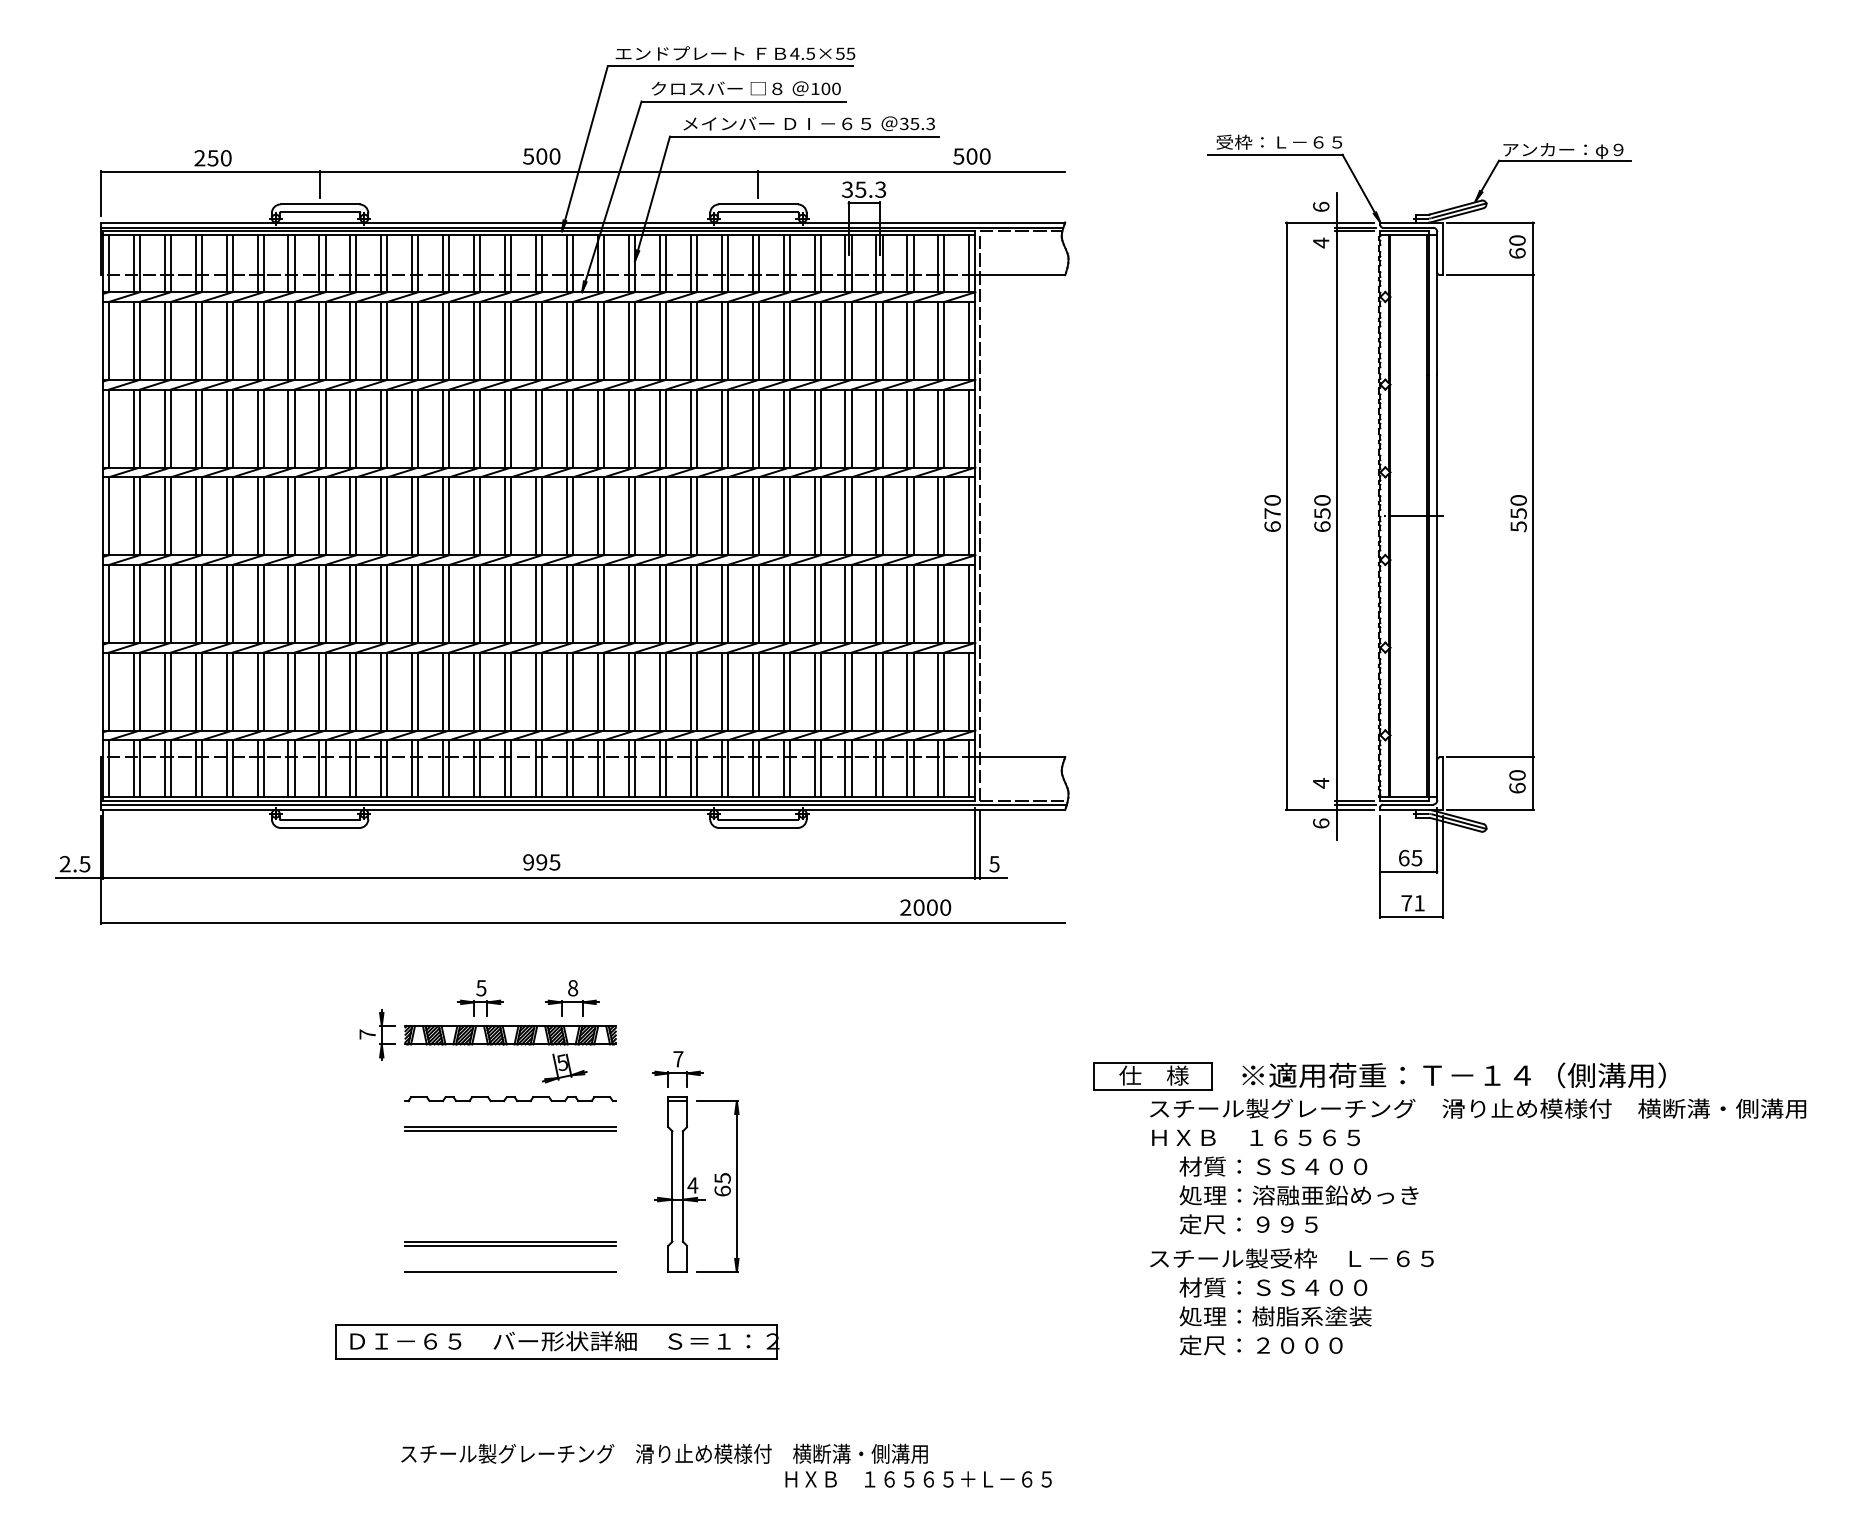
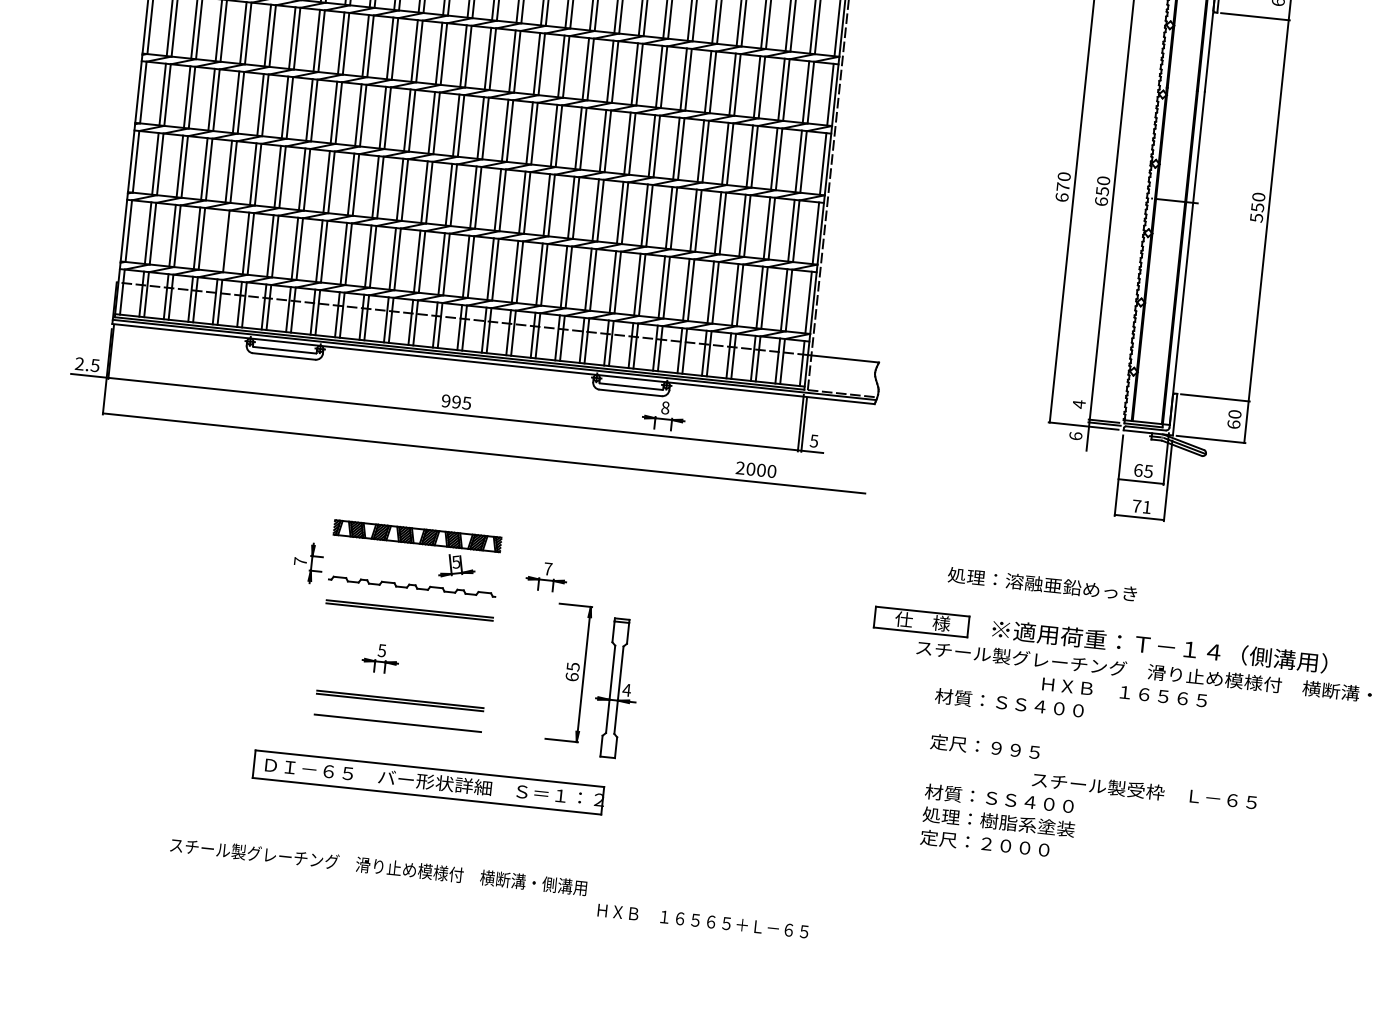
line: (226, 691) -> (221, 240), removed
part: (480, 998) -> (380, 658), moved
part: (572, 998) -> (664, 416), moved
part: (377, 1034) -> (308, 562), moved
text: (1255, 1137) -> (1124, 692), moved
part: (679, 1184) -> (616, 688), moved
text: (1298, 1195) -> (1042, 584), moved
text: (1291, 1258) -> (1144, 790), moved
text: (664, 1453) -> (378, 866), moved

